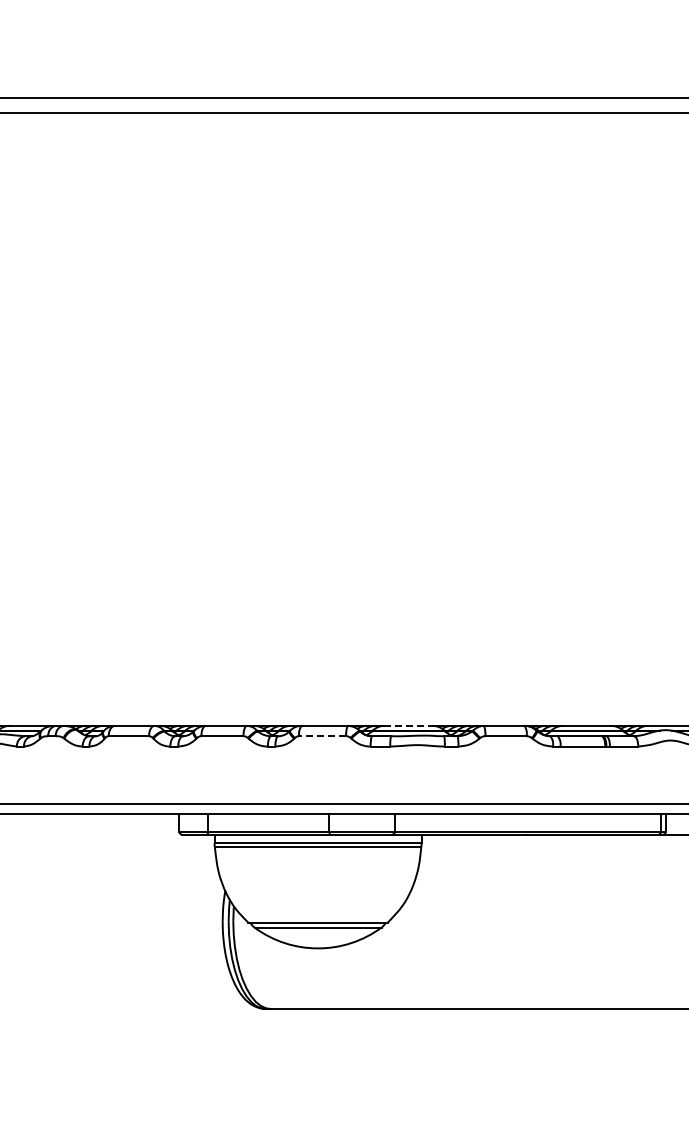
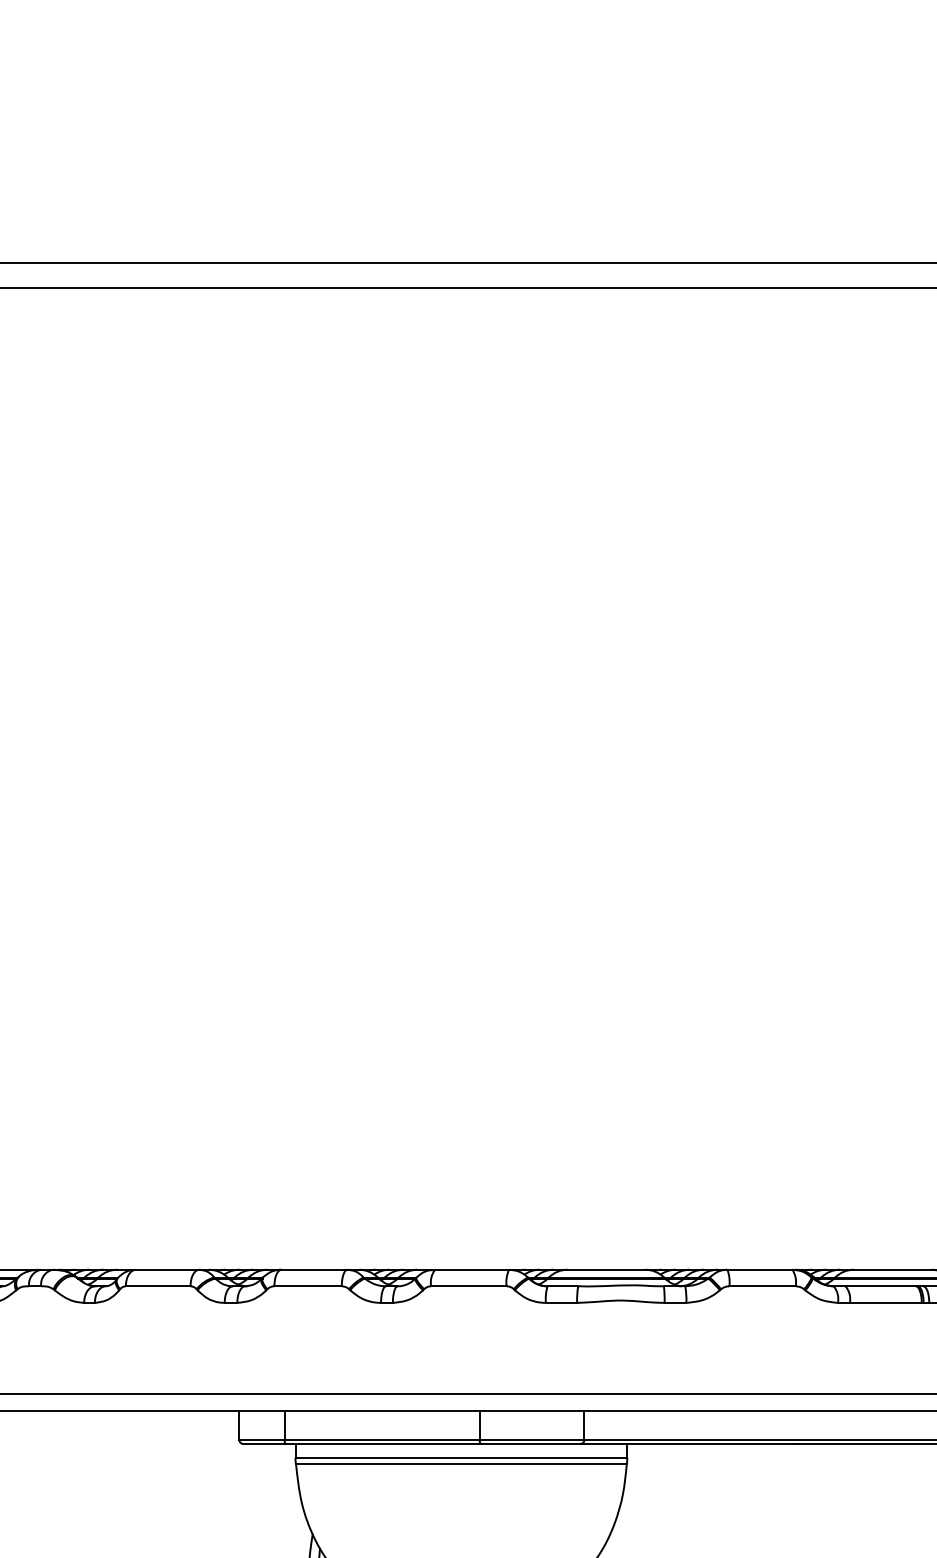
line: (409, 725) -> (607, 1269), dashed -> solid
line: (322, 736) -> (468, 1286), dashed -> solid

